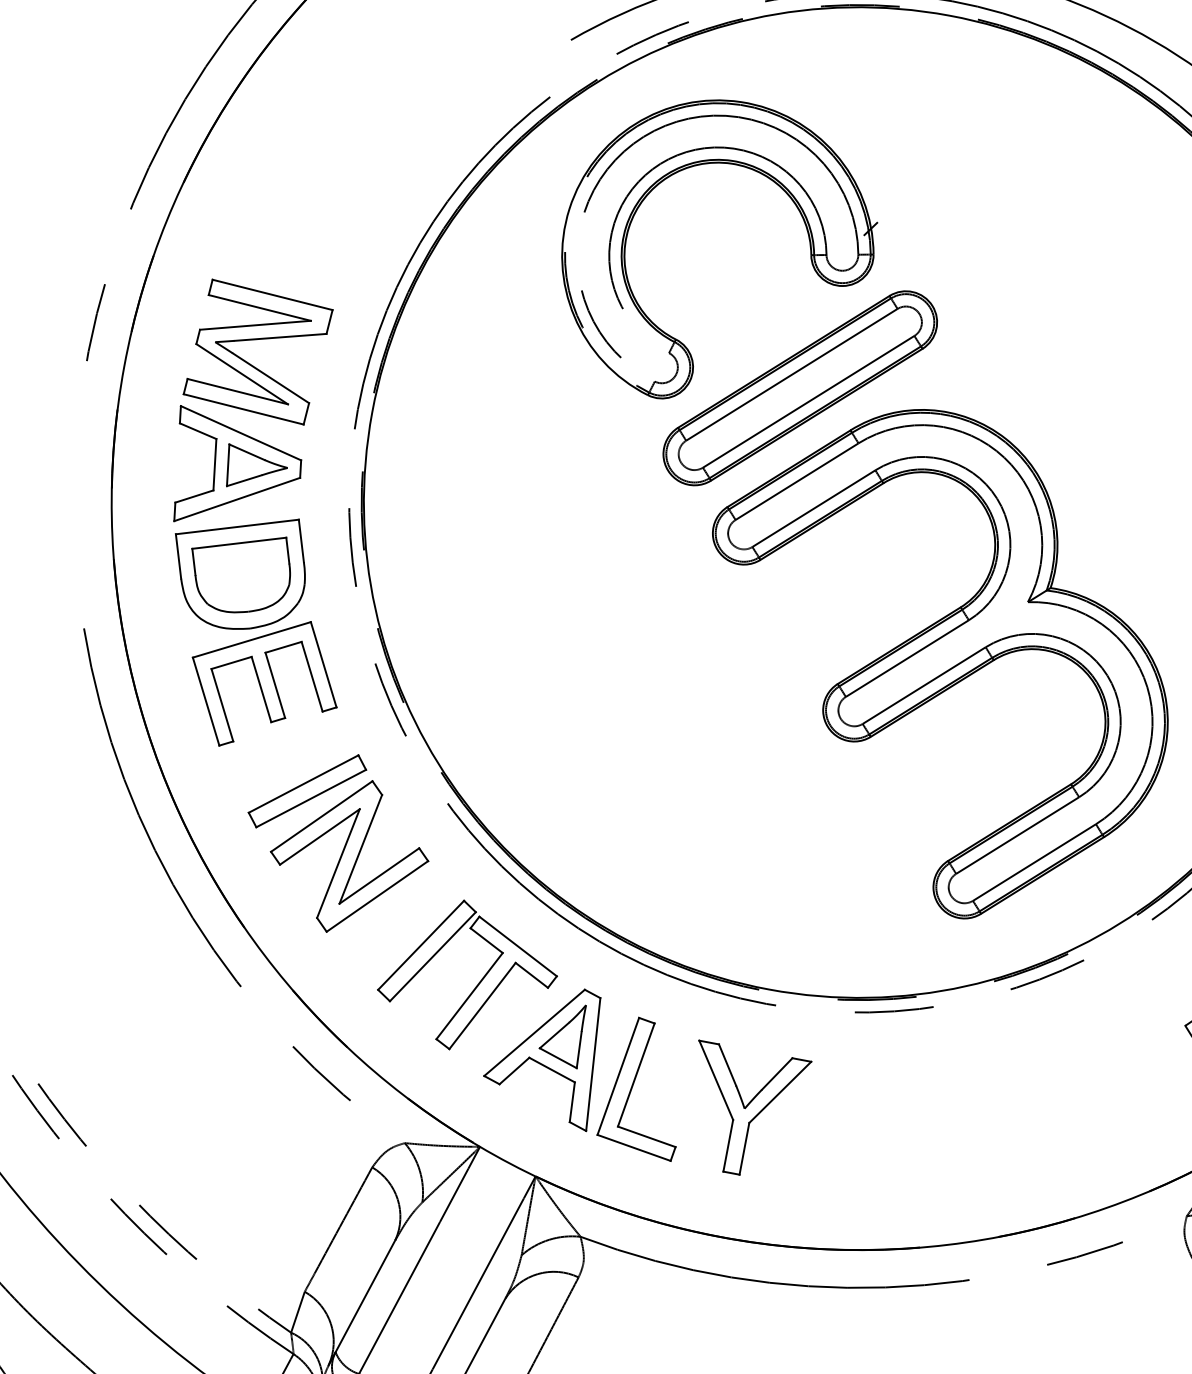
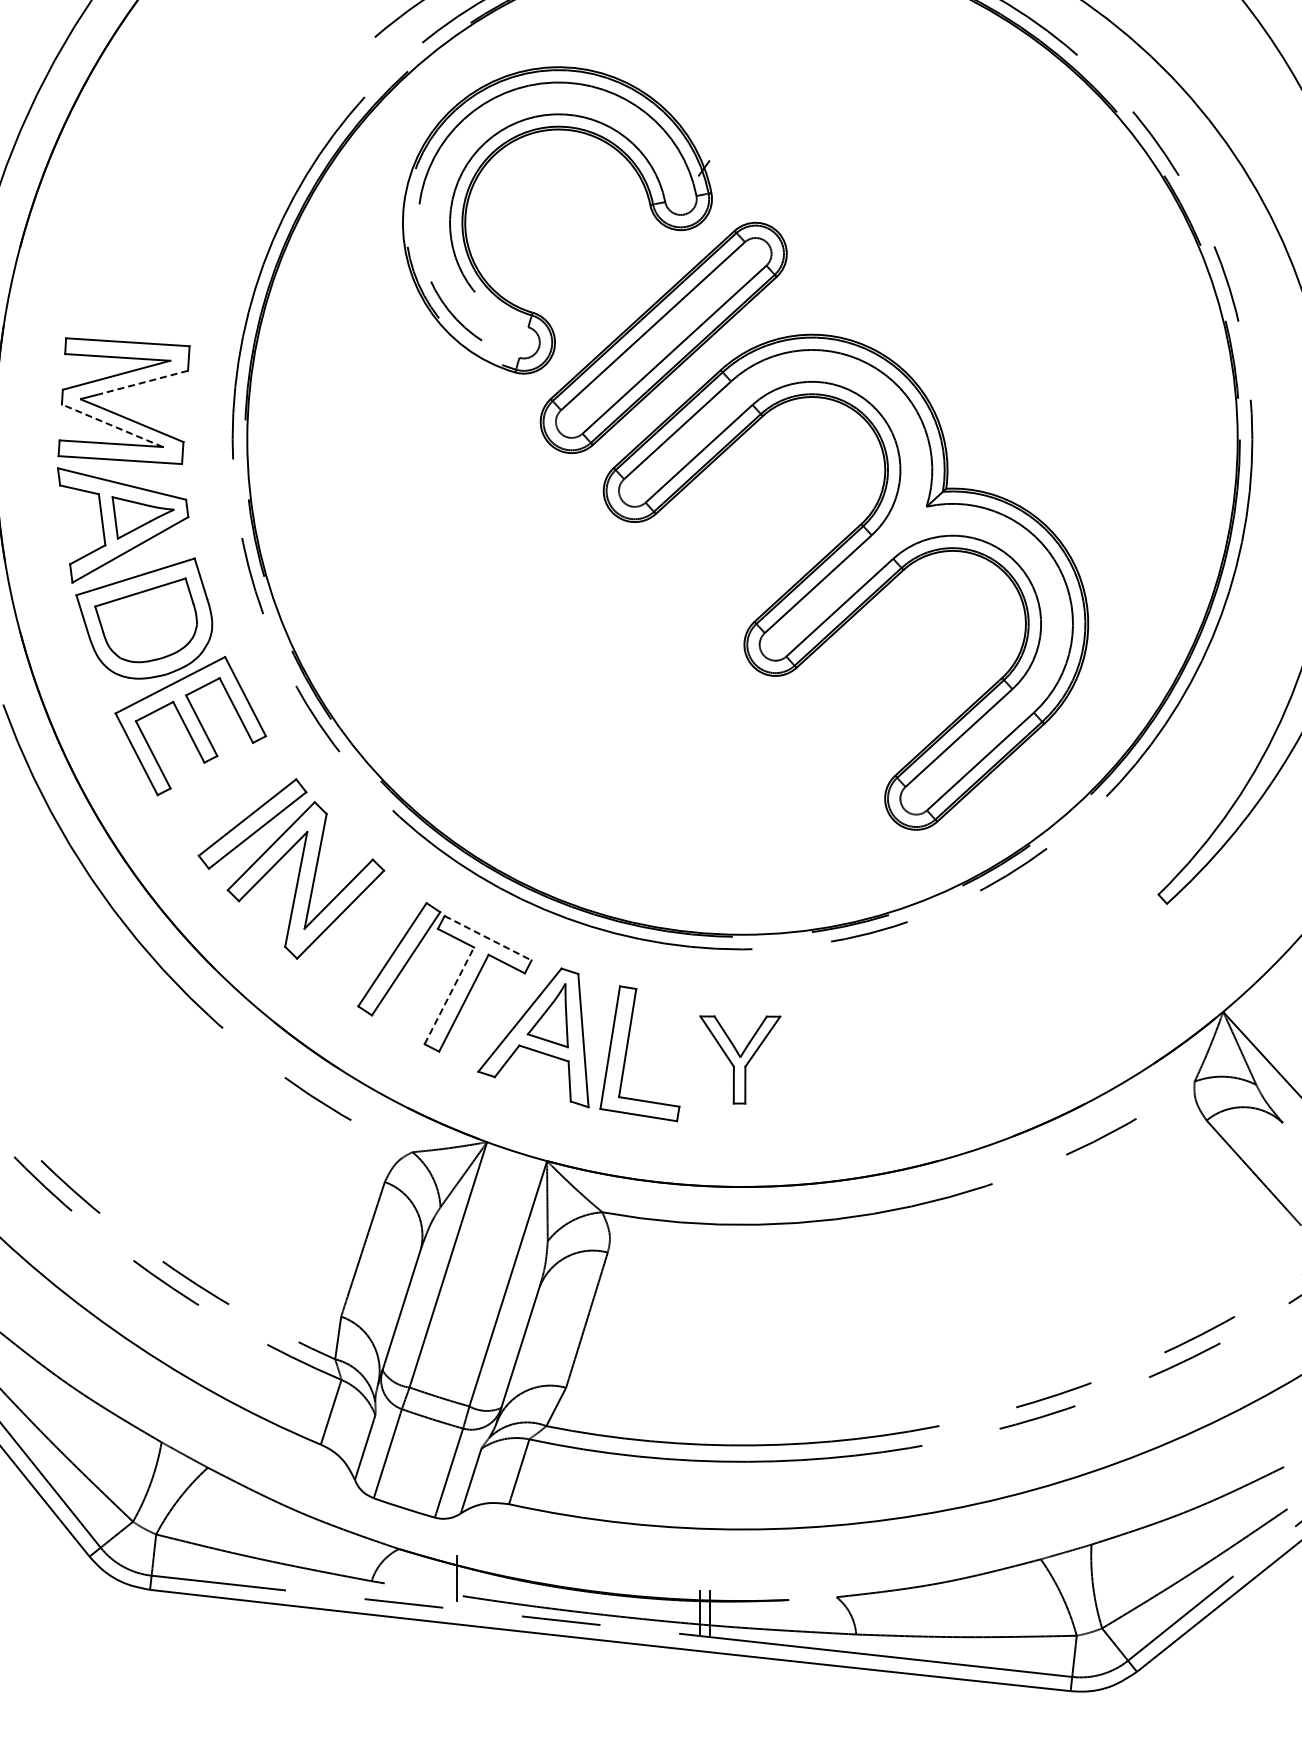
line: (279, 337) -> (142, 382), solid -> dashed
line: (242, 373) -> (112, 425), solid -> dashed
line: (518, 946) -> (488, 938), solid -> dashed
line: (469, 995) -> (449, 995), solid -> dashed
part: (744, 1111) -> (740, 1059), size x0.7

